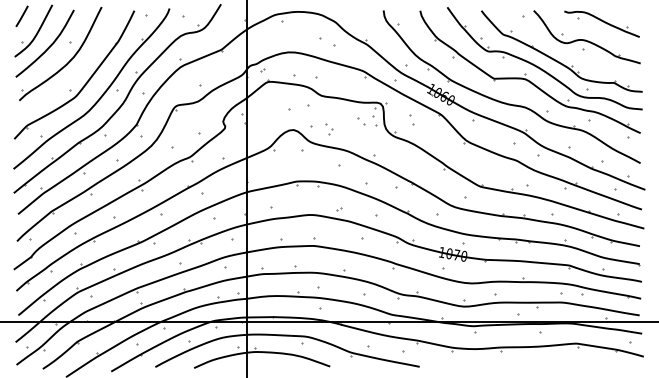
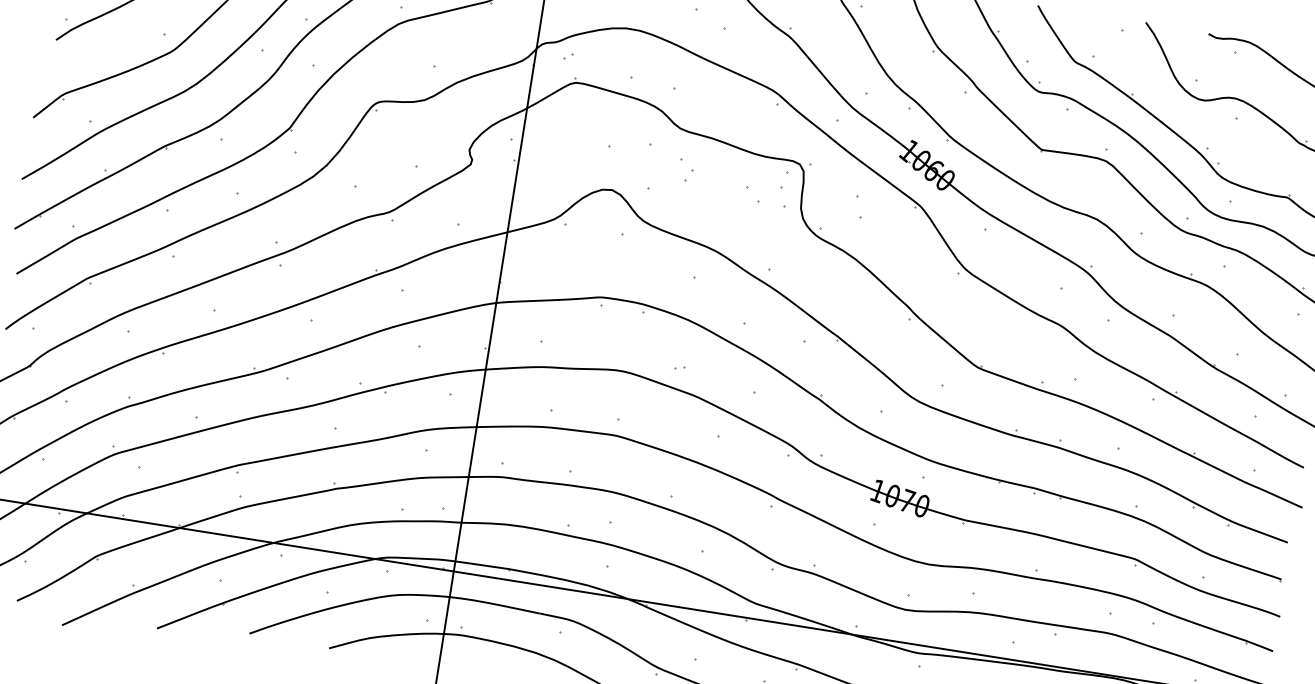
part: (329, 129) -> (686, 171), moved

